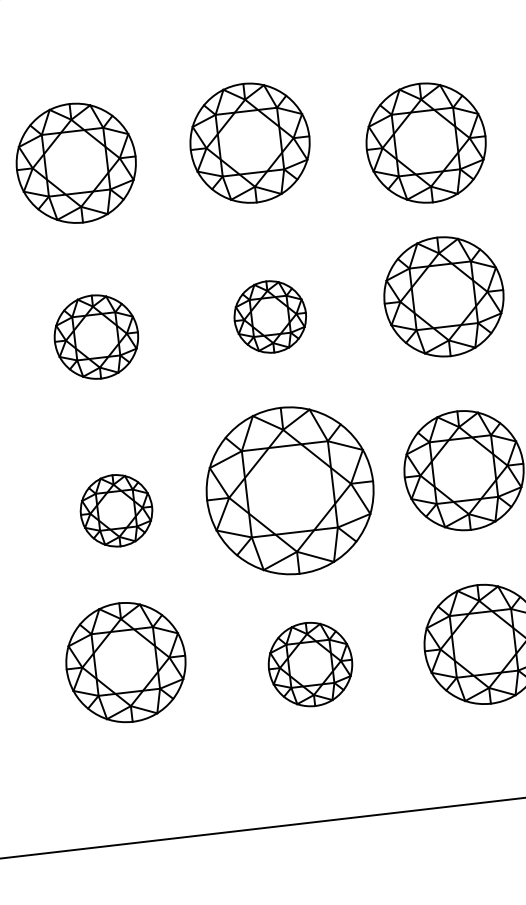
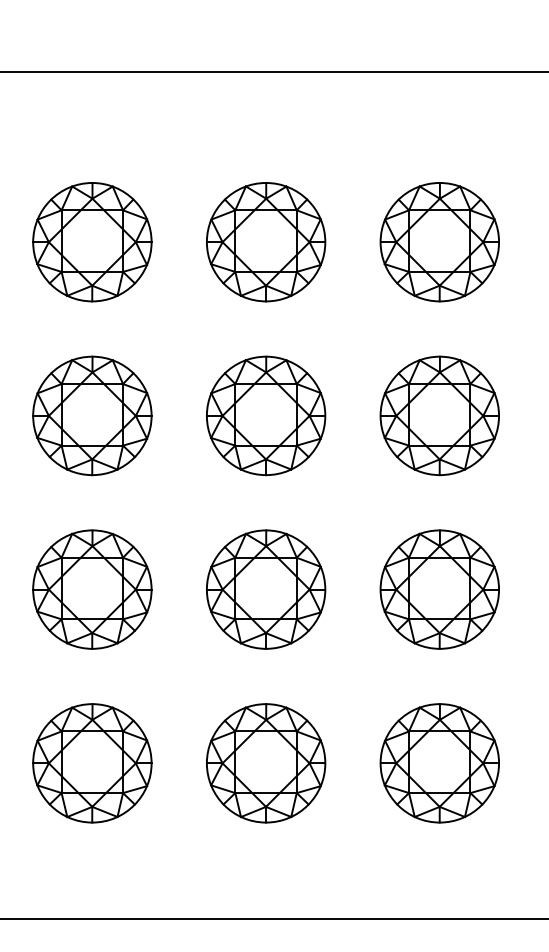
part: (425, 143) -> (439, 242), moved
part: (270, 316) -> (266, 415), size x1.67
part: (96, 336) -> (92, 415), size x1.43
part: (290, 490) -> (266, 589), size x0.71
part: (116, 510) -> (92, 589), size x1.67
part: (126, 662) -> (92, 763), moved
part: (310, 664) -> (266, 763), size x1.43

